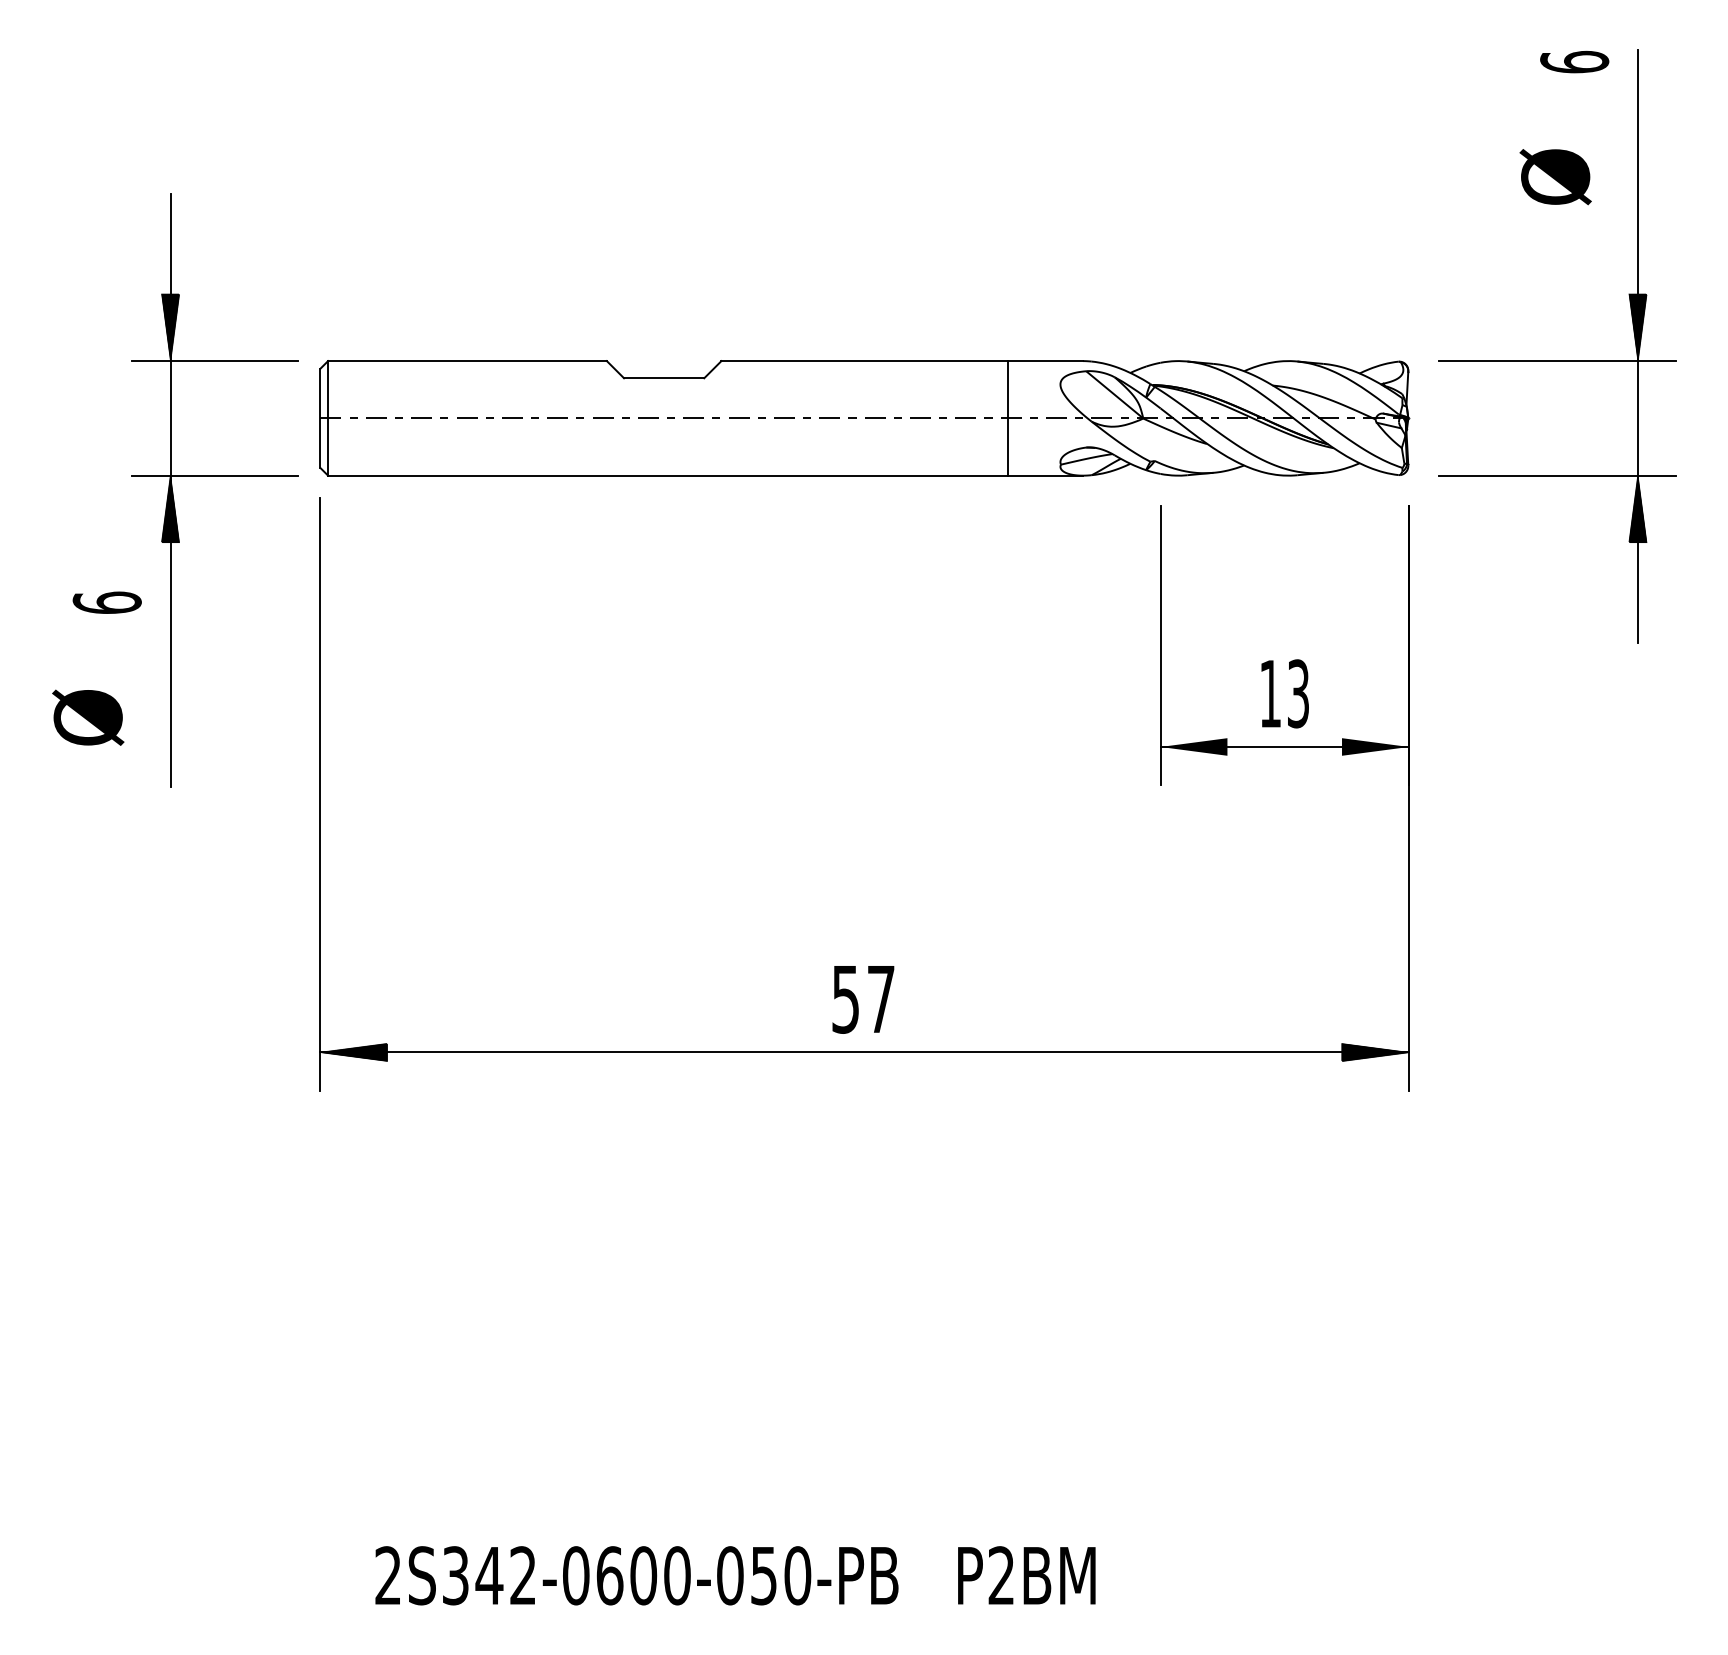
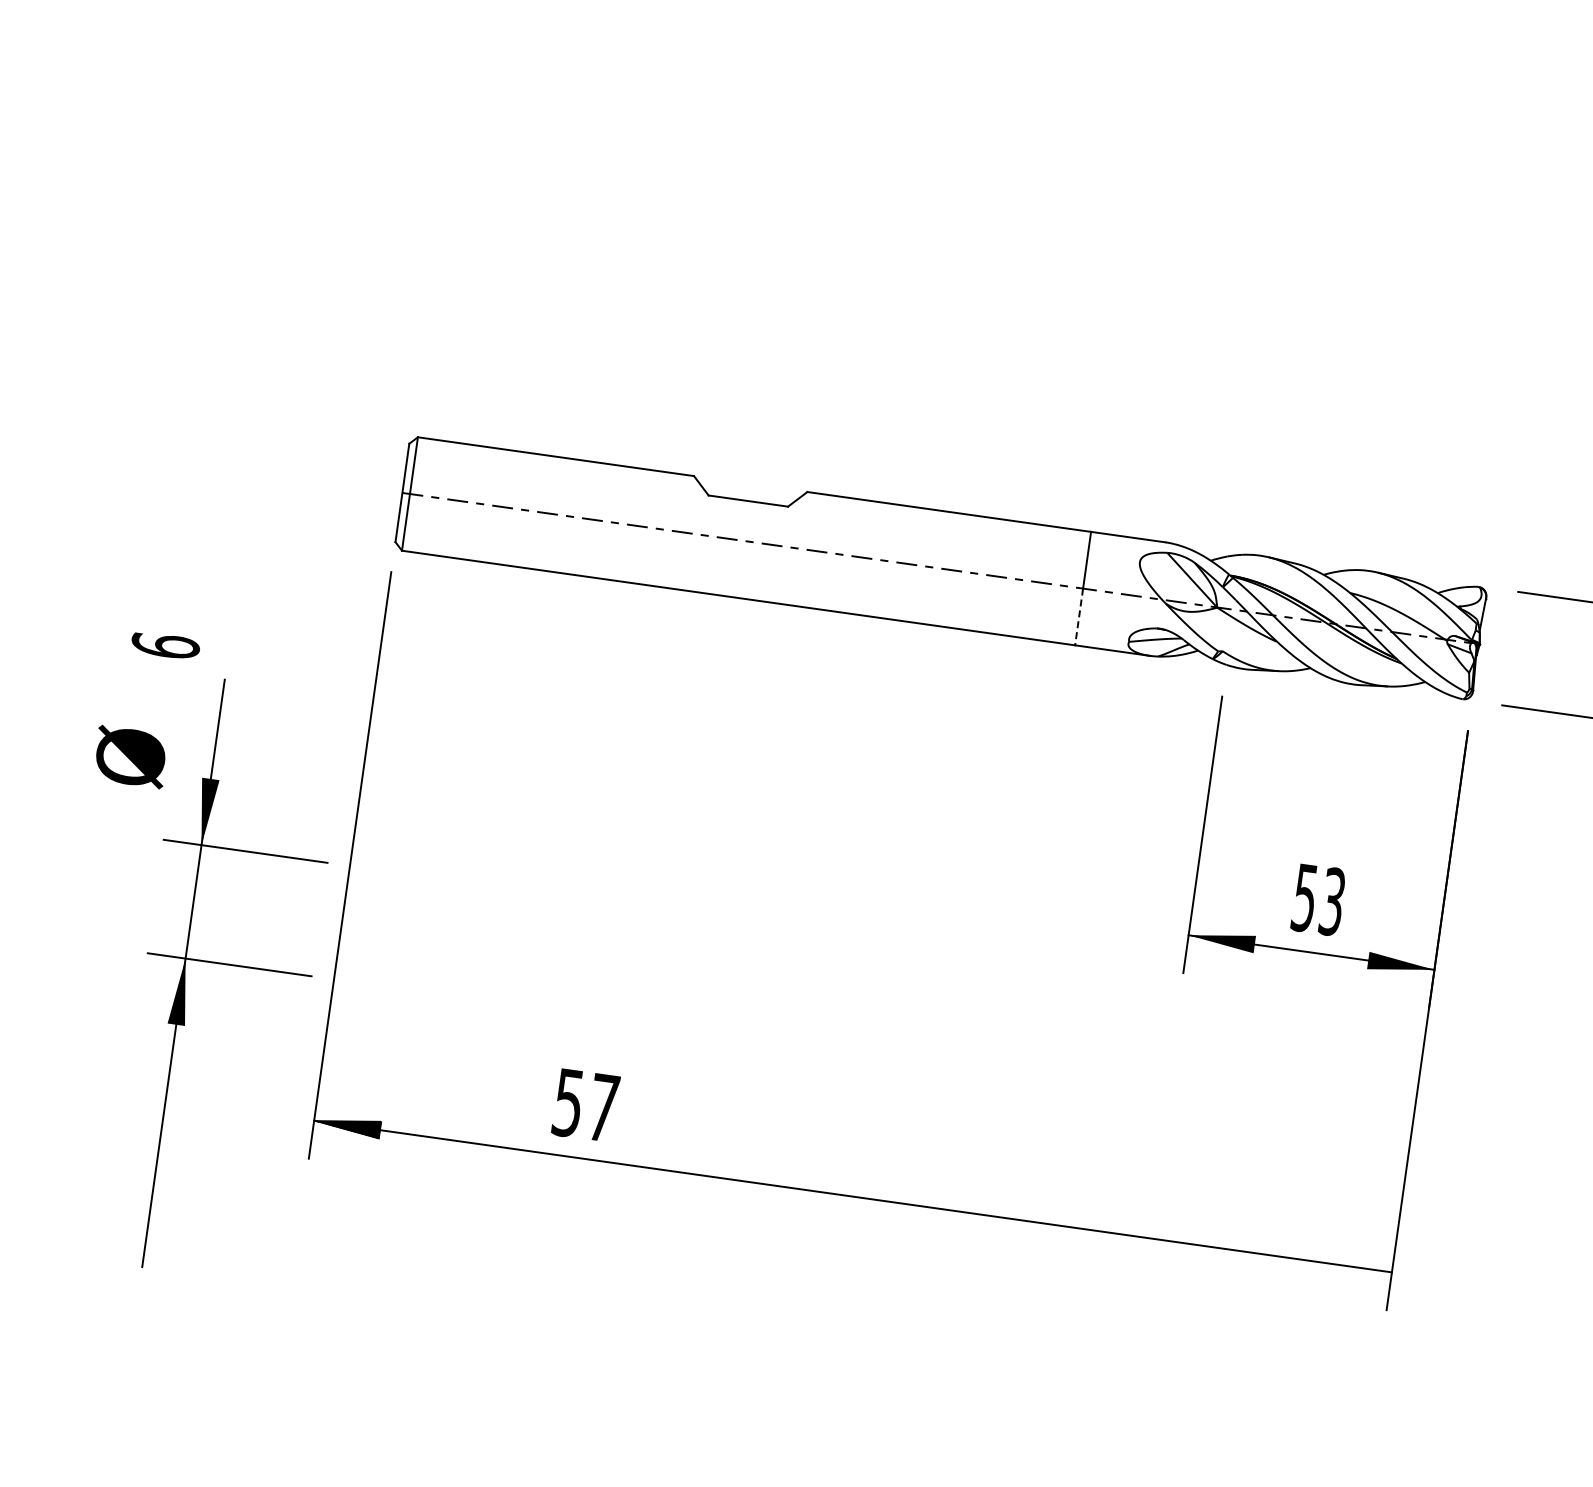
line: (1007, 447) -> (1078, 617), solid -> dashed
part: (214, 476) -> (228, 965), moved
text: (1270, 694) -> (1304, 898), 13 -> 53
text: (863, 999) -> (585, 1105), moved
hatch: (1375, 1052) -> (1358, 1267), removed

